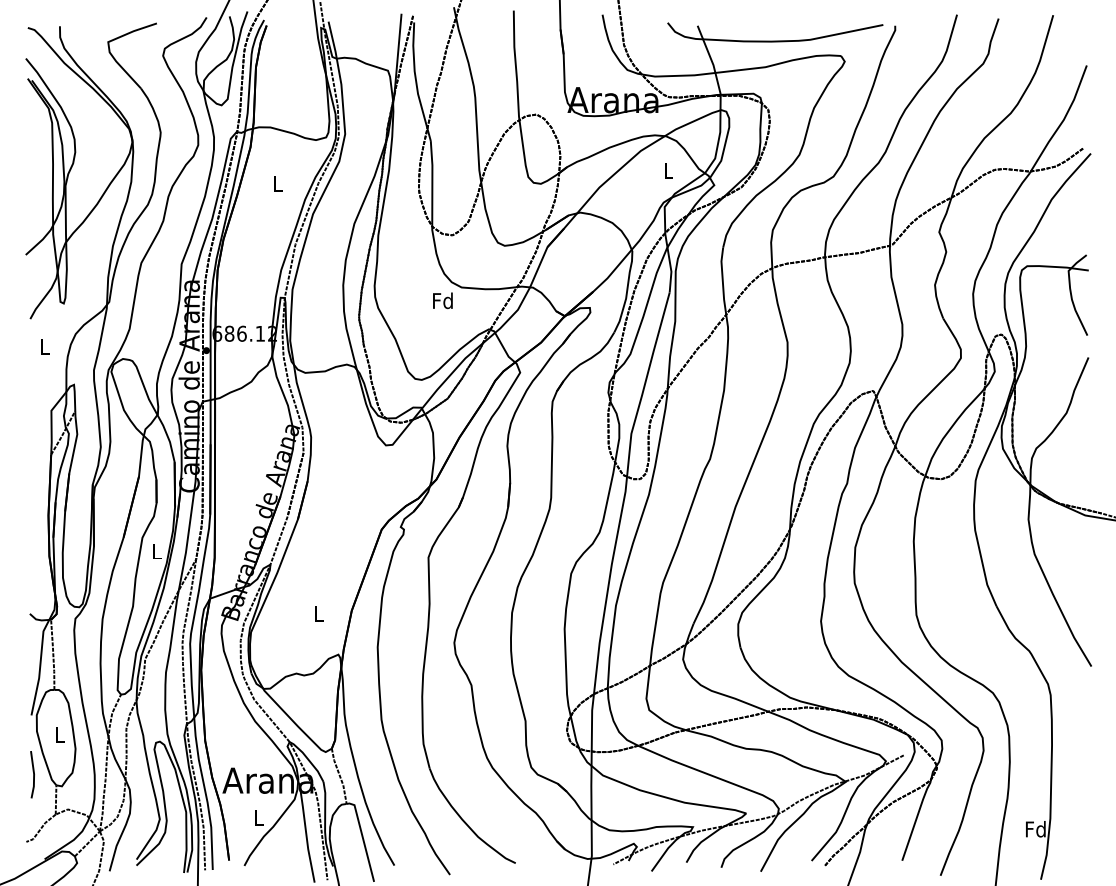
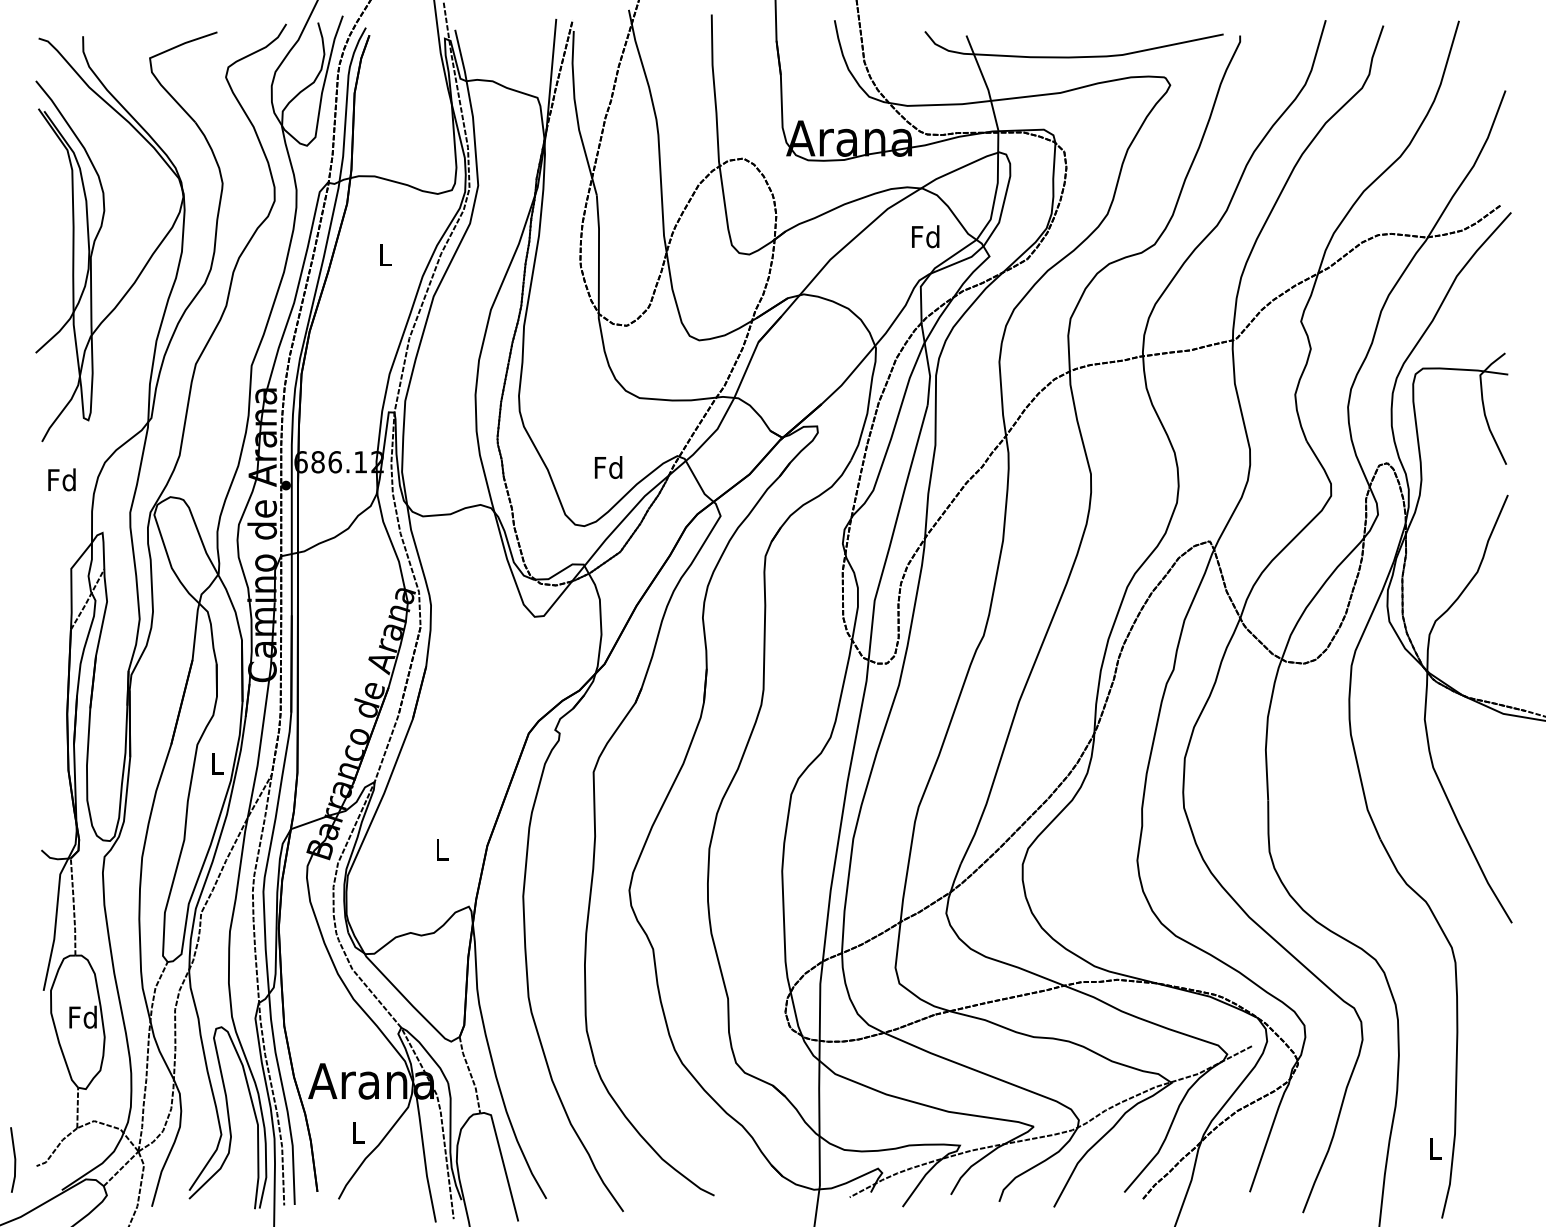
text: (668, 170) -> (925, 236), L -> Fd
text: (442, 300) -> (608, 467), moved
text: (44, 346) -> (61, 479), L -> Fd
text: (59, 733) -> (82, 1016), L -> Fd
line: (33, 774) -> (14, 1159), moved
text: (1035, 829) -> (1434, 1148), Fd -> L

